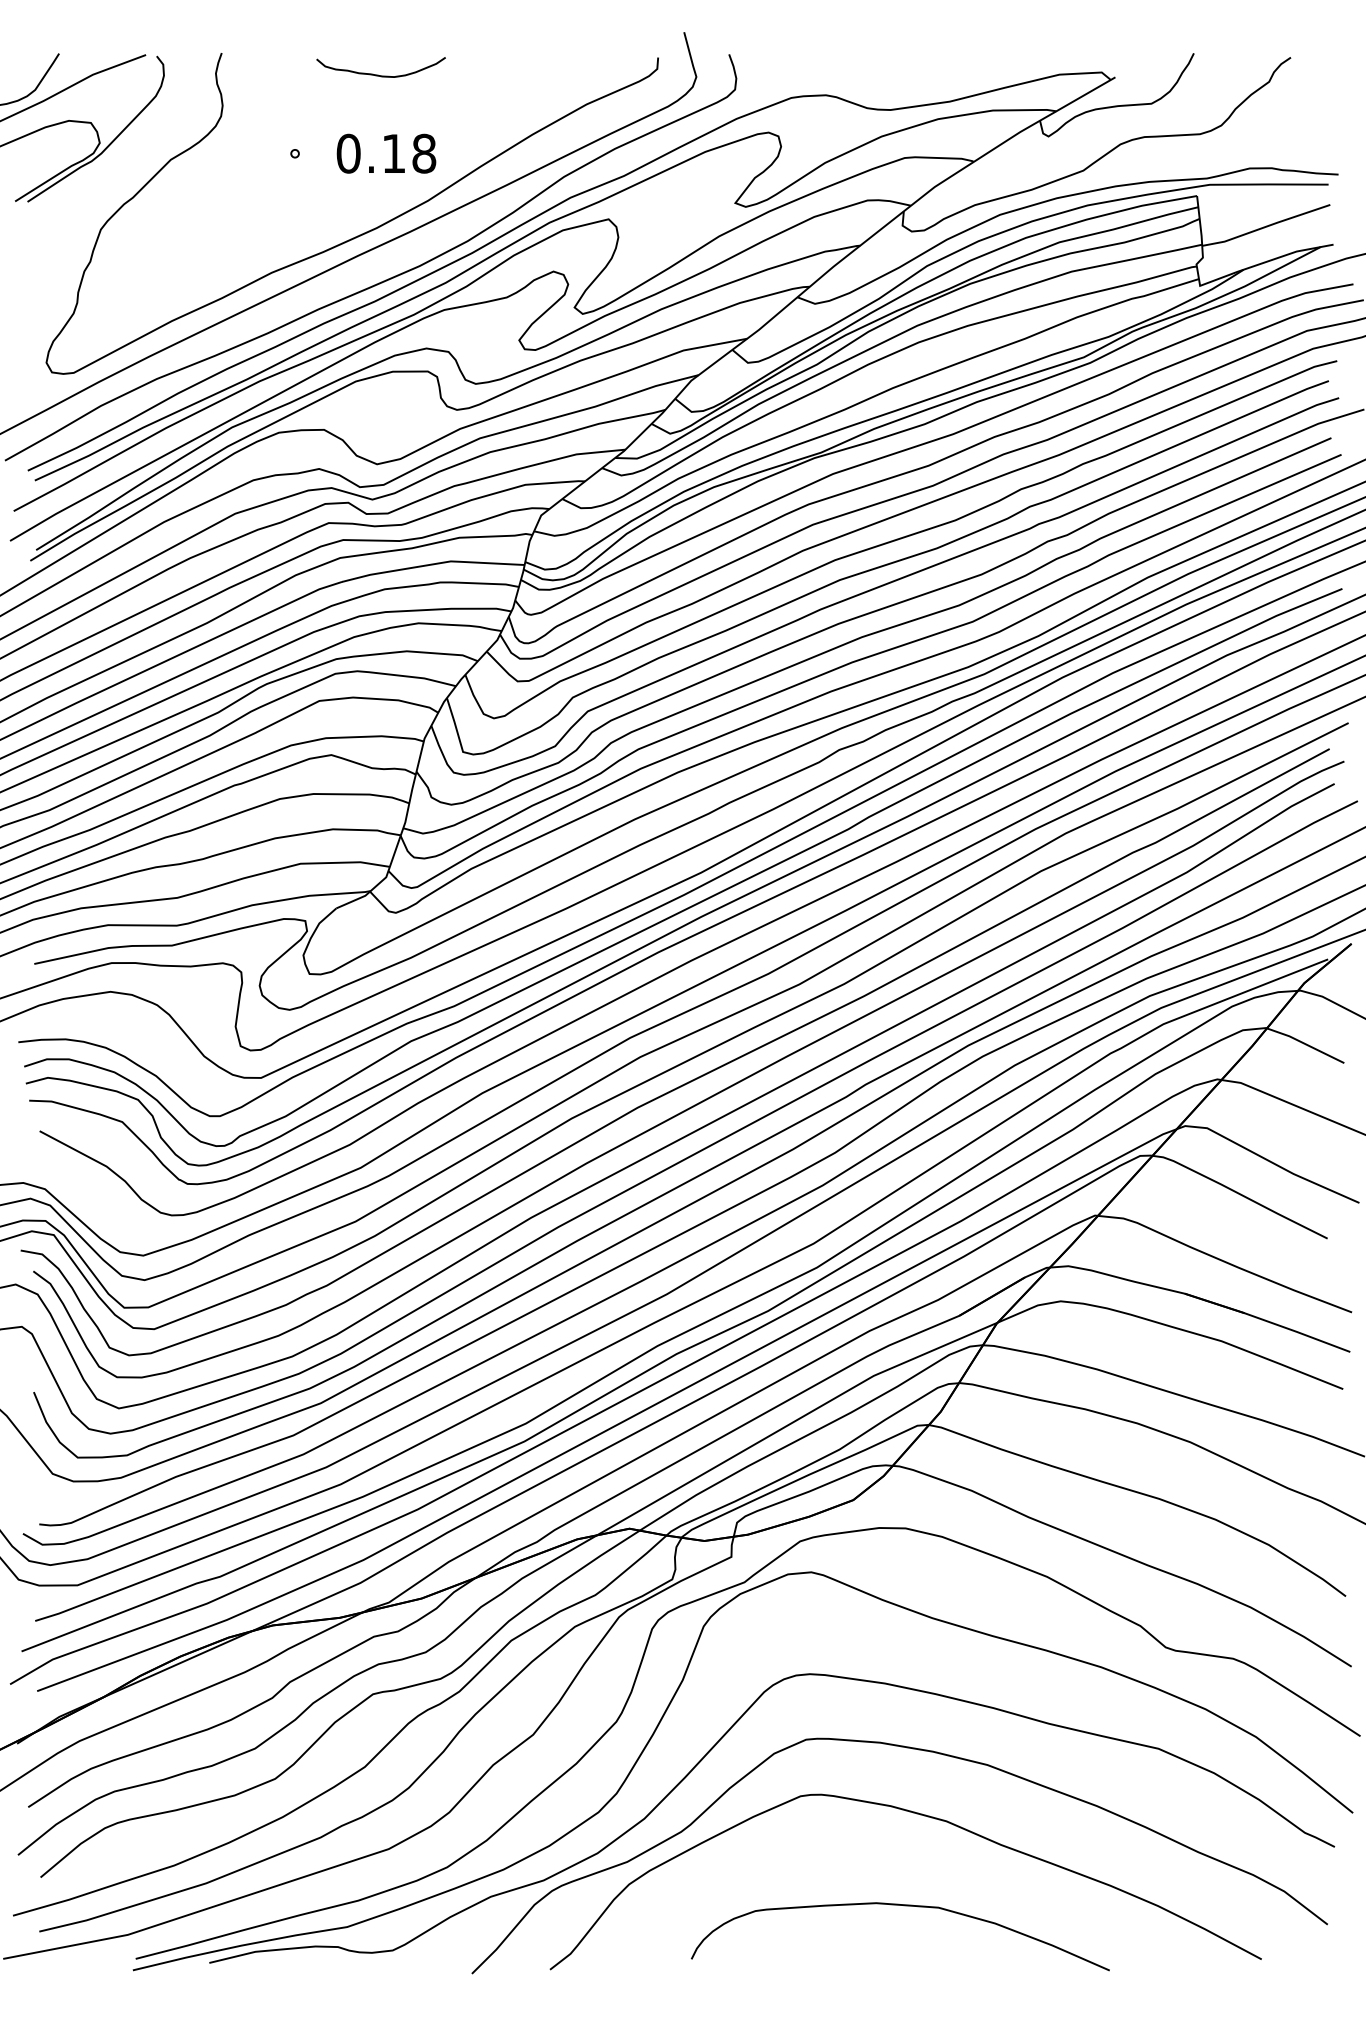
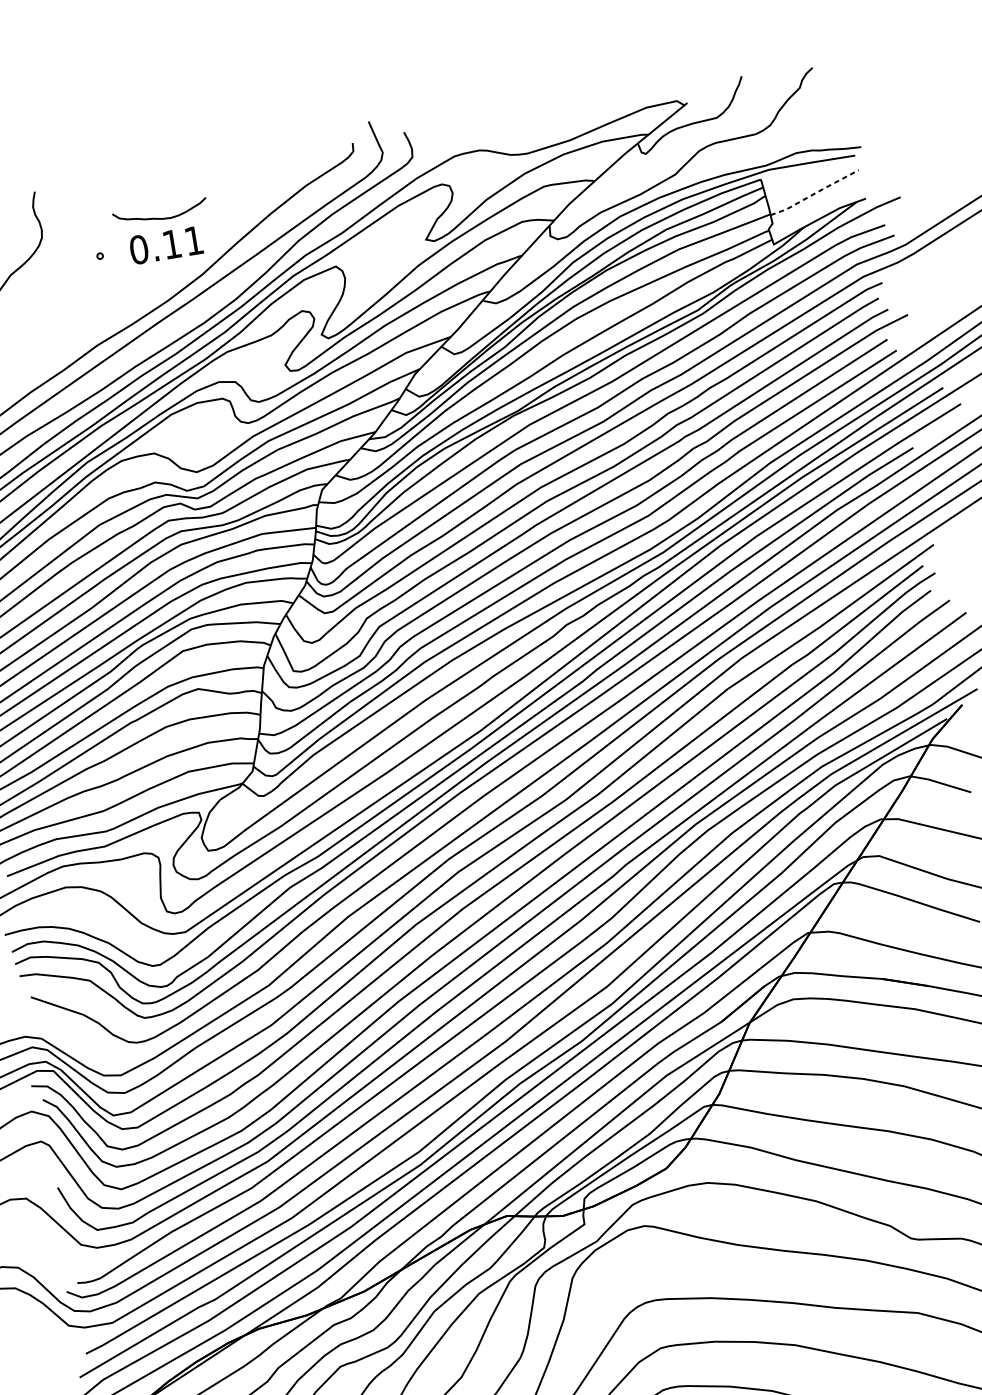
curve: (378, 74) -> (159, 217), moved
text: (424, 153) -> (194, 240), 0.18 -> 0.11
line: (1266, 226) -> (815, 193), solid -> dashed

